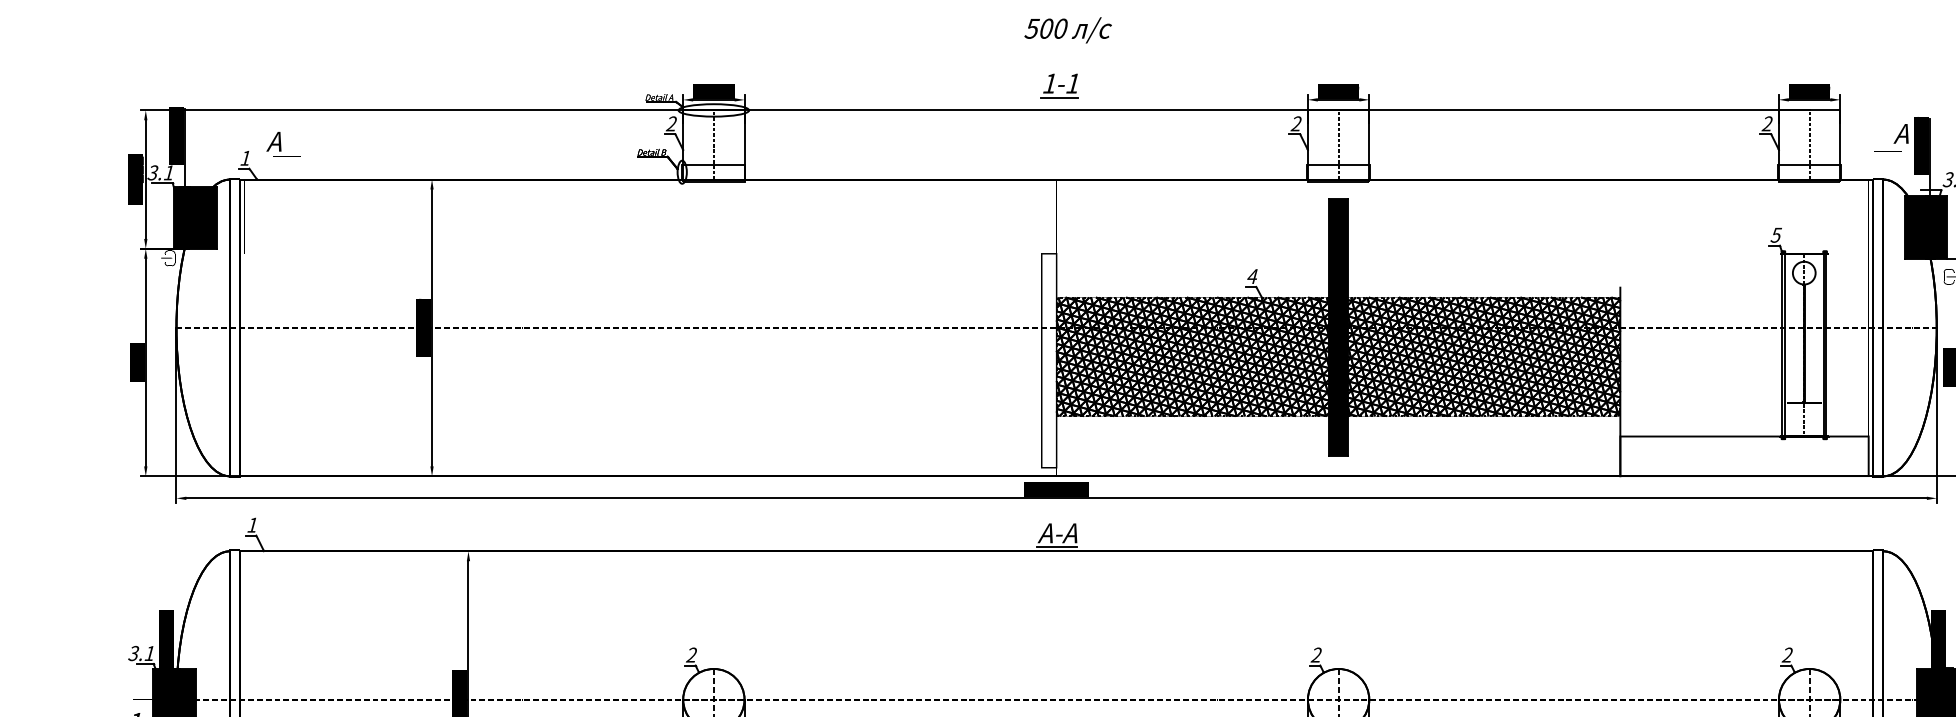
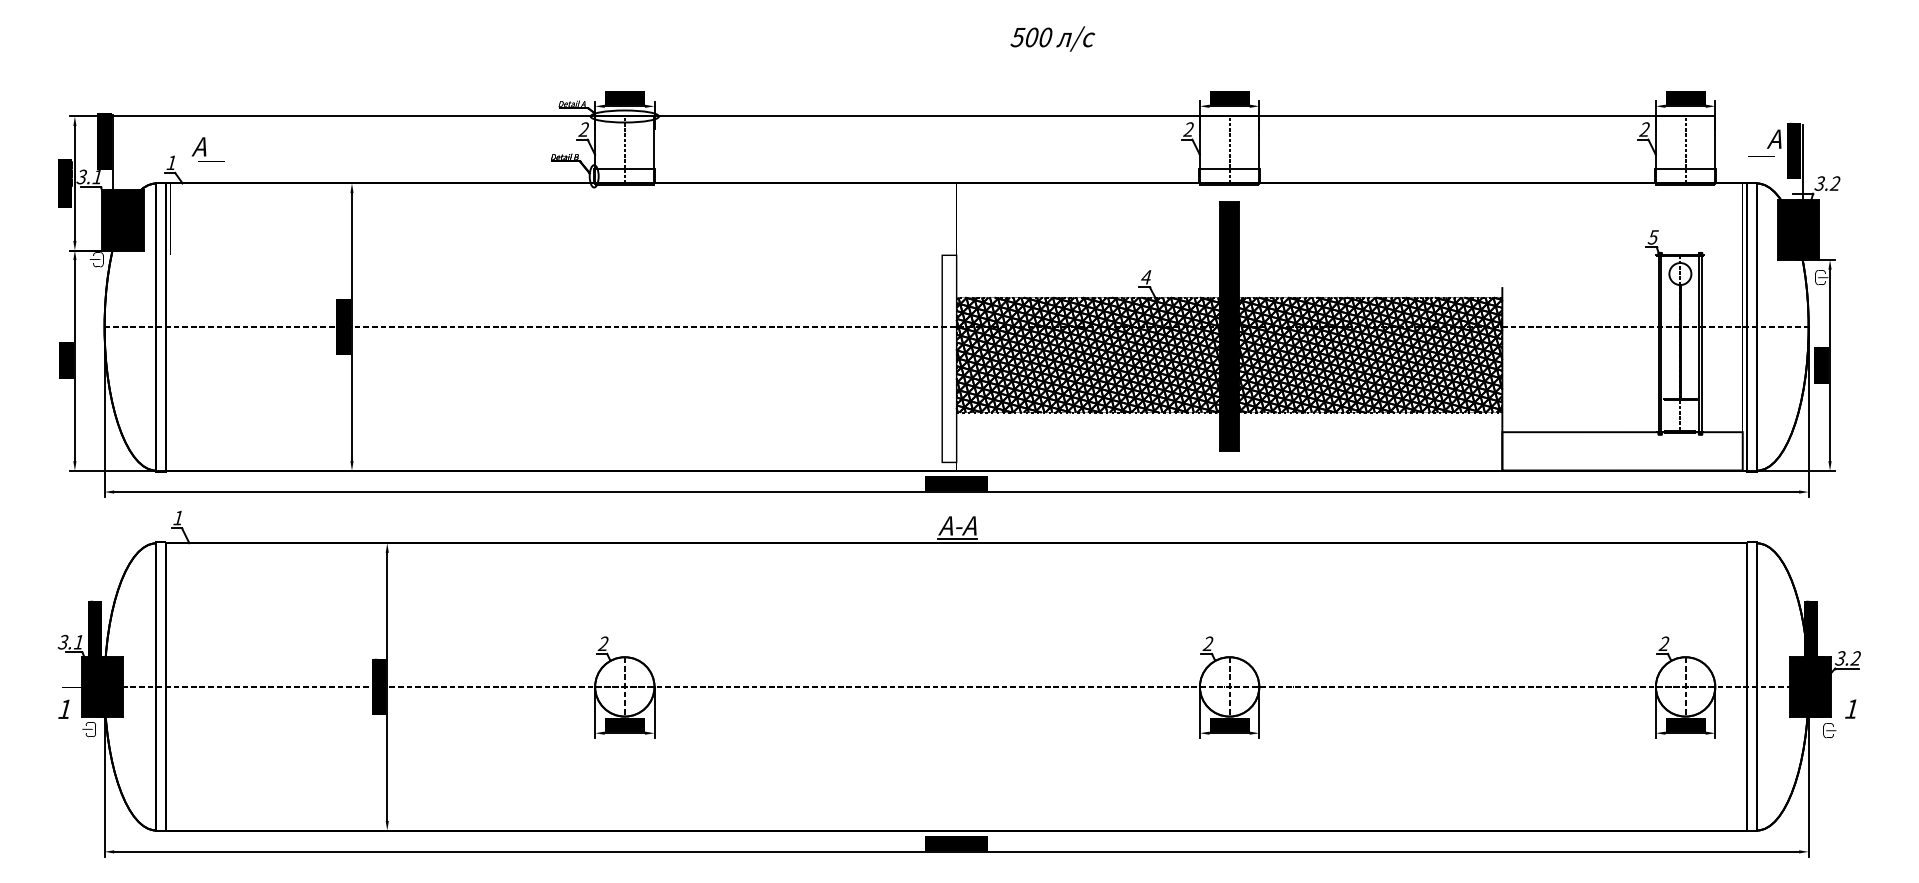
text: (1067, 29) -> (1052, 38), moved
part: (1058, 85) -> (958, 92), removed

